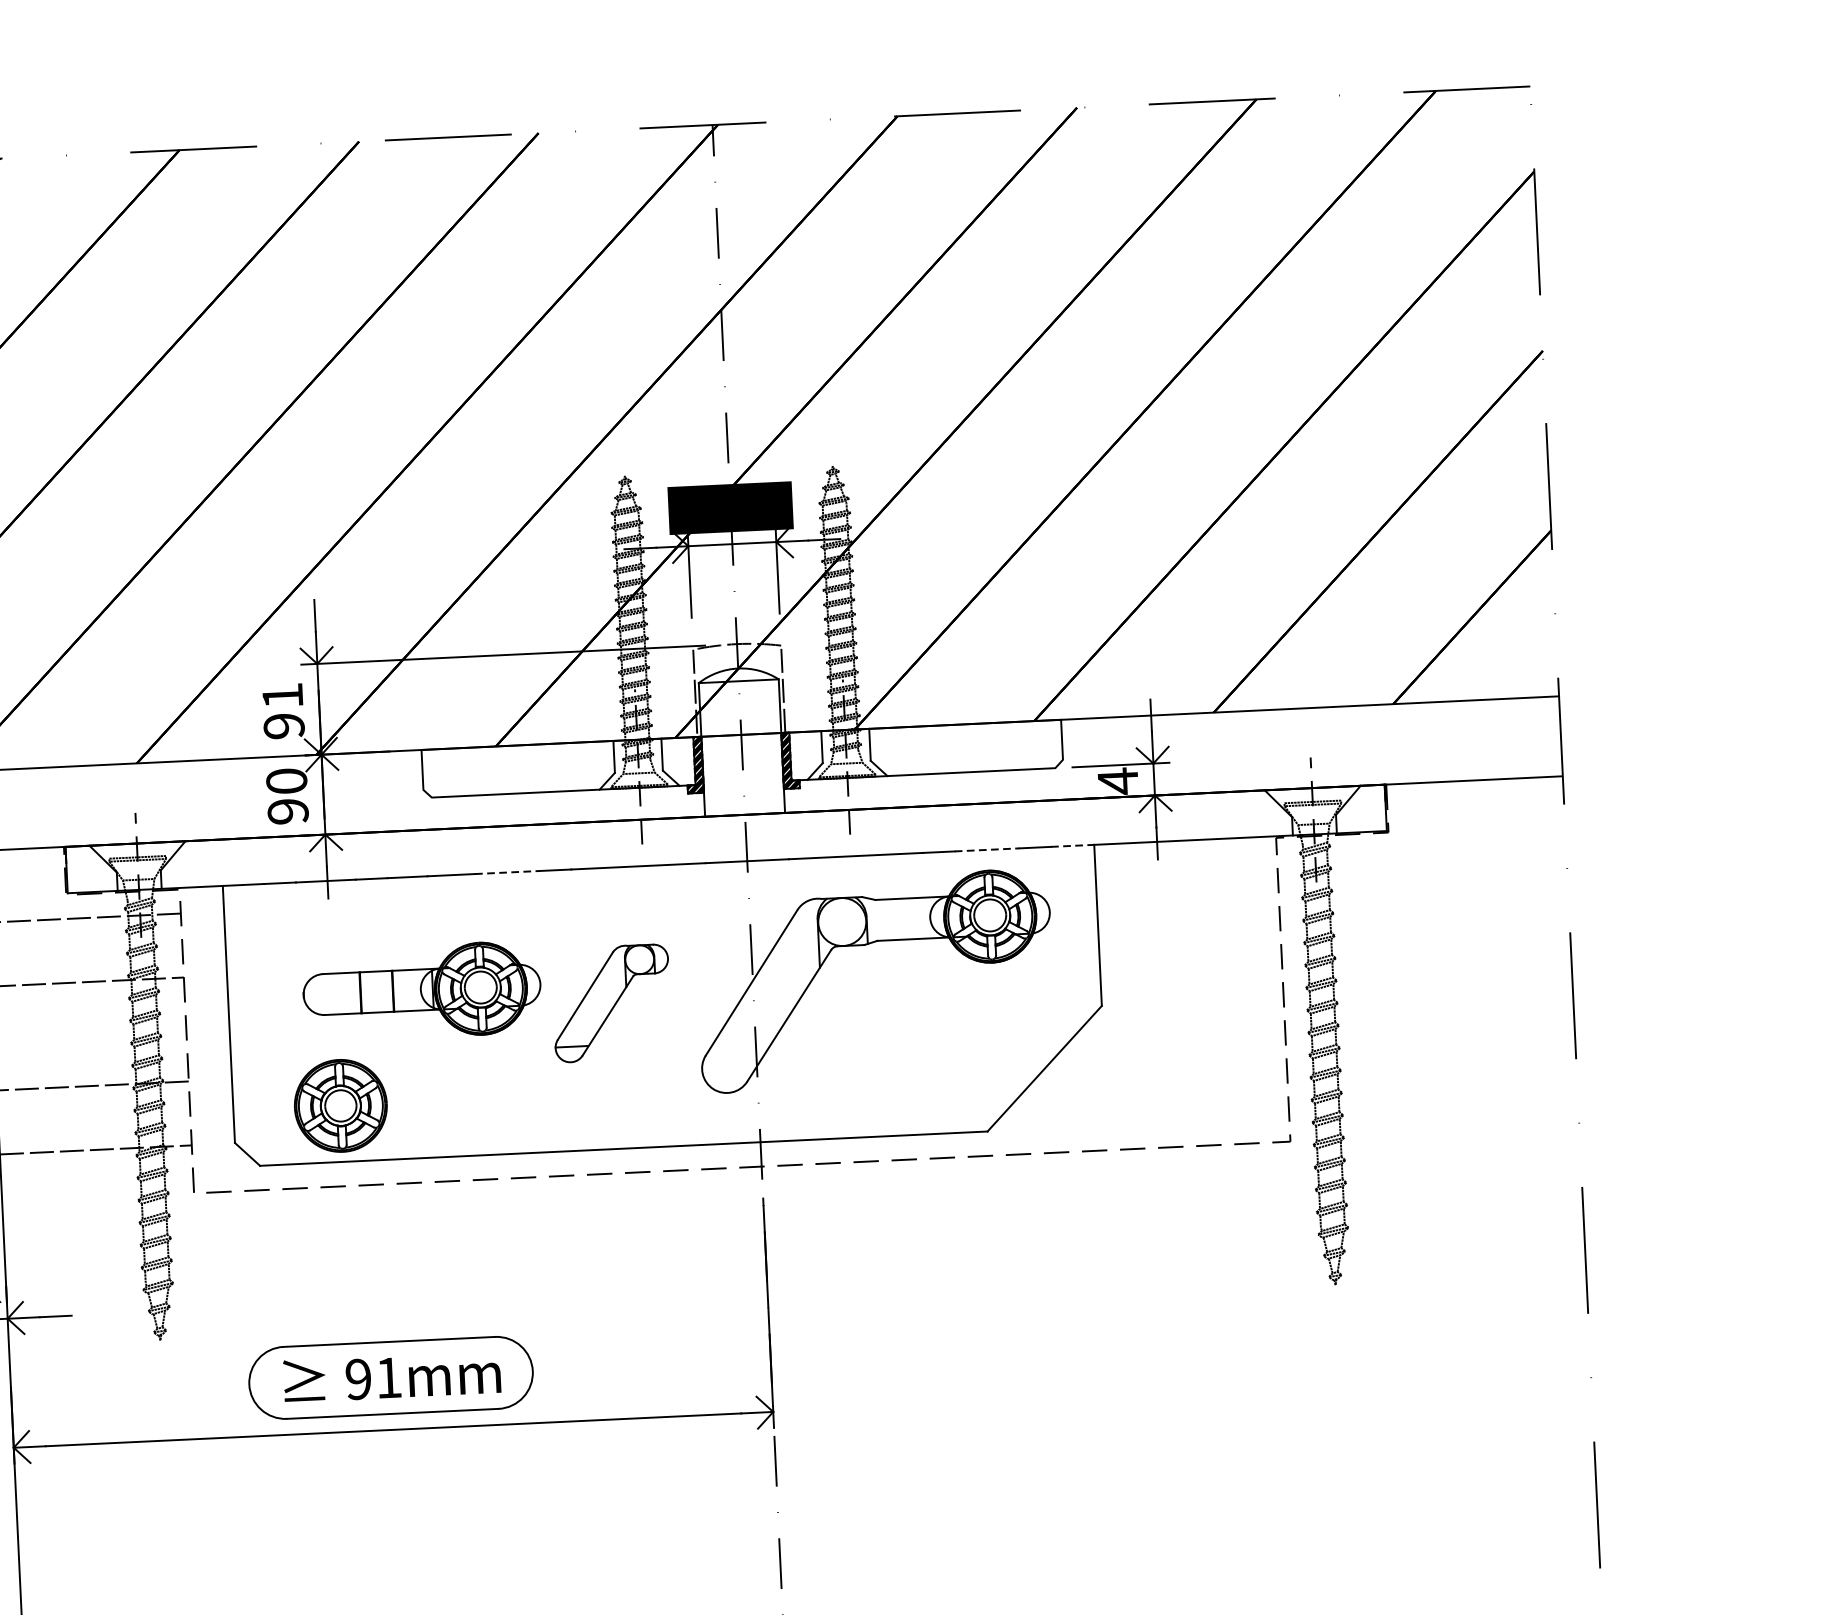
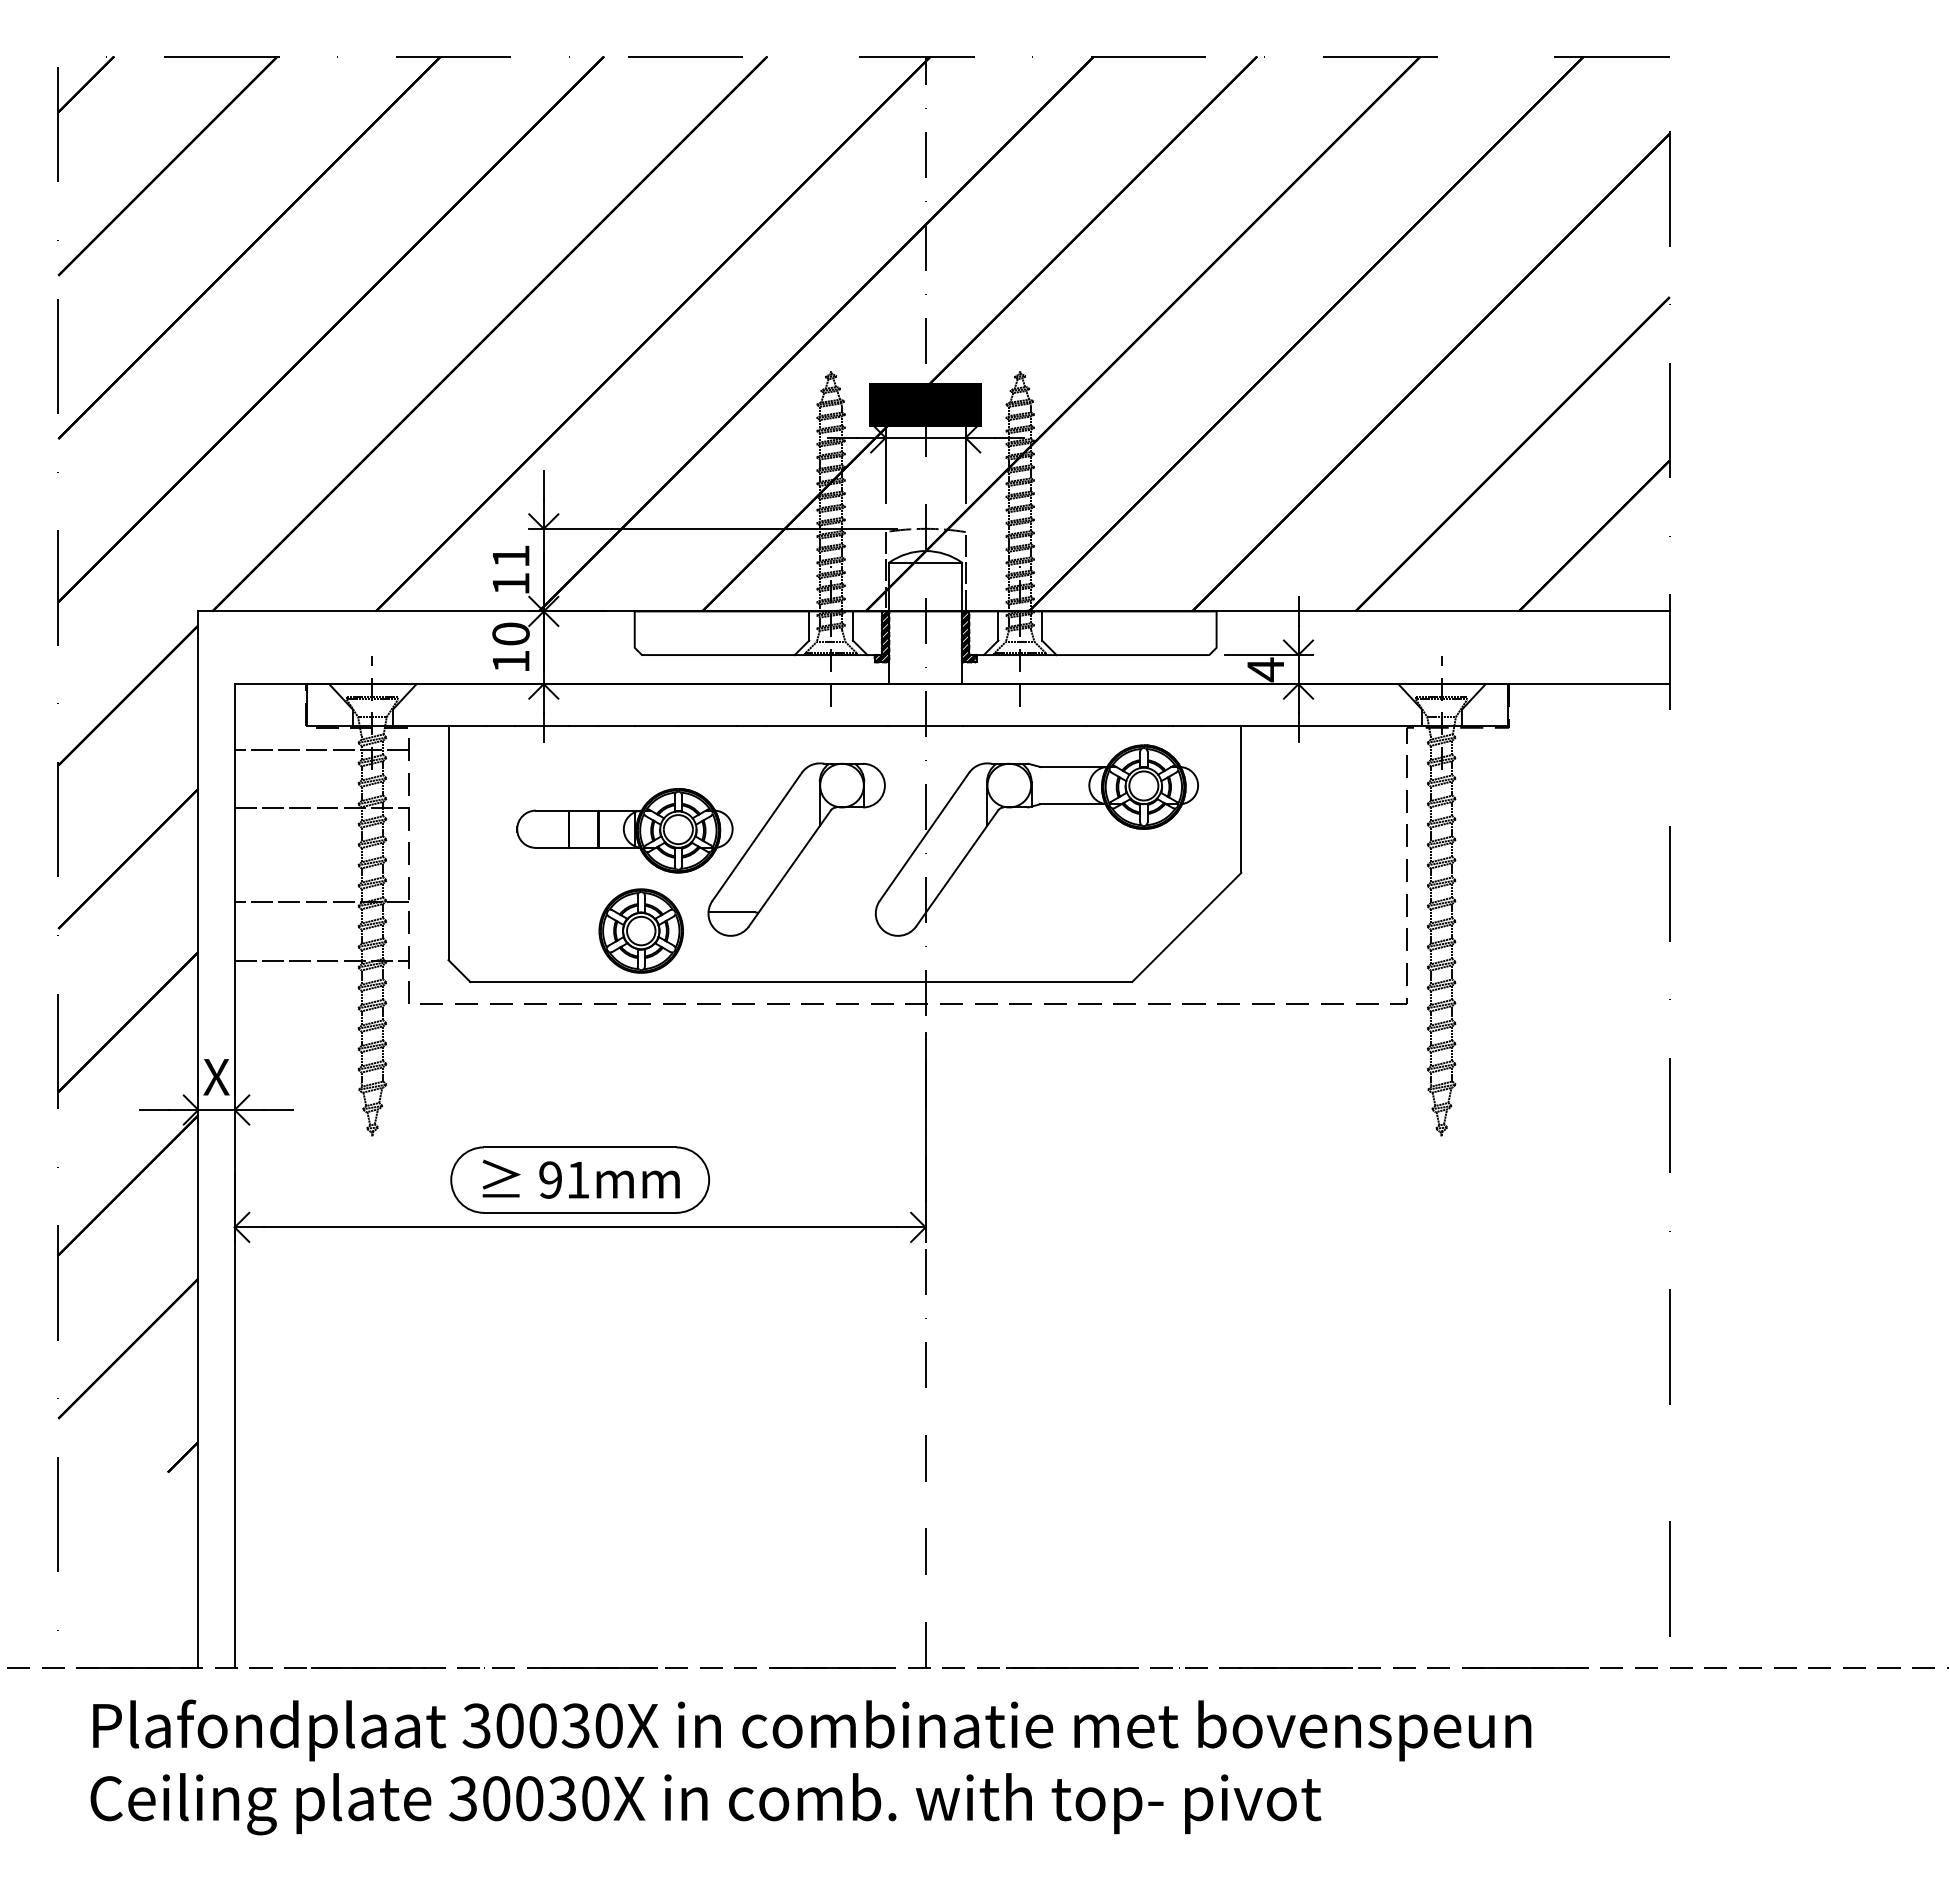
text: (283, 725) -> (510, 583), 91 -> 11
text: (287, 811) -> (510, 661), 90 -> 10
line: (1072, 846) -> (1221, 726), dashed -> solid
line: (987, 850) -> (1144, 726), dashed -> solid
line: (507, 872) -> (707, 726), dashed -> solid
part: (611, 1003) -> (796, 849), size x1.67
part: (339, 1105) -> (640, 930), moved

